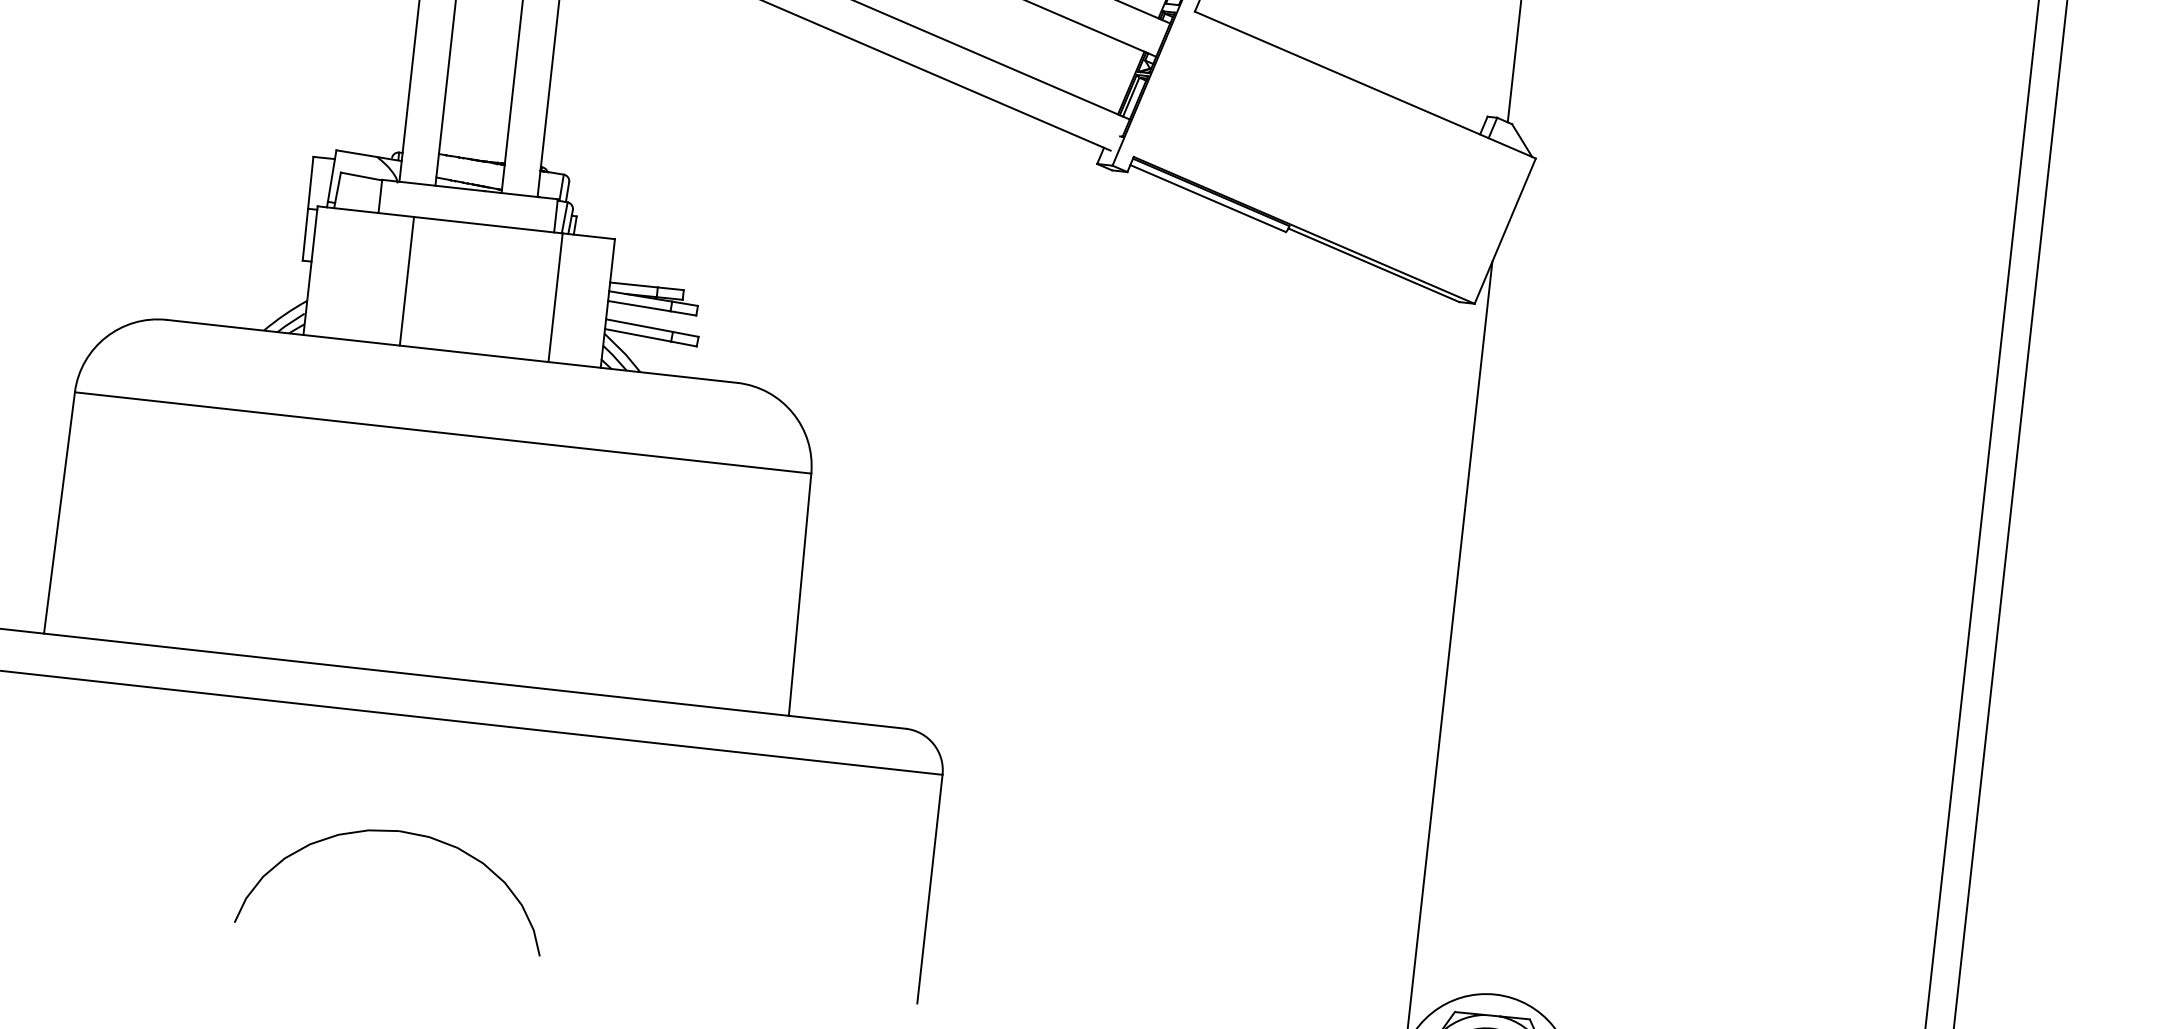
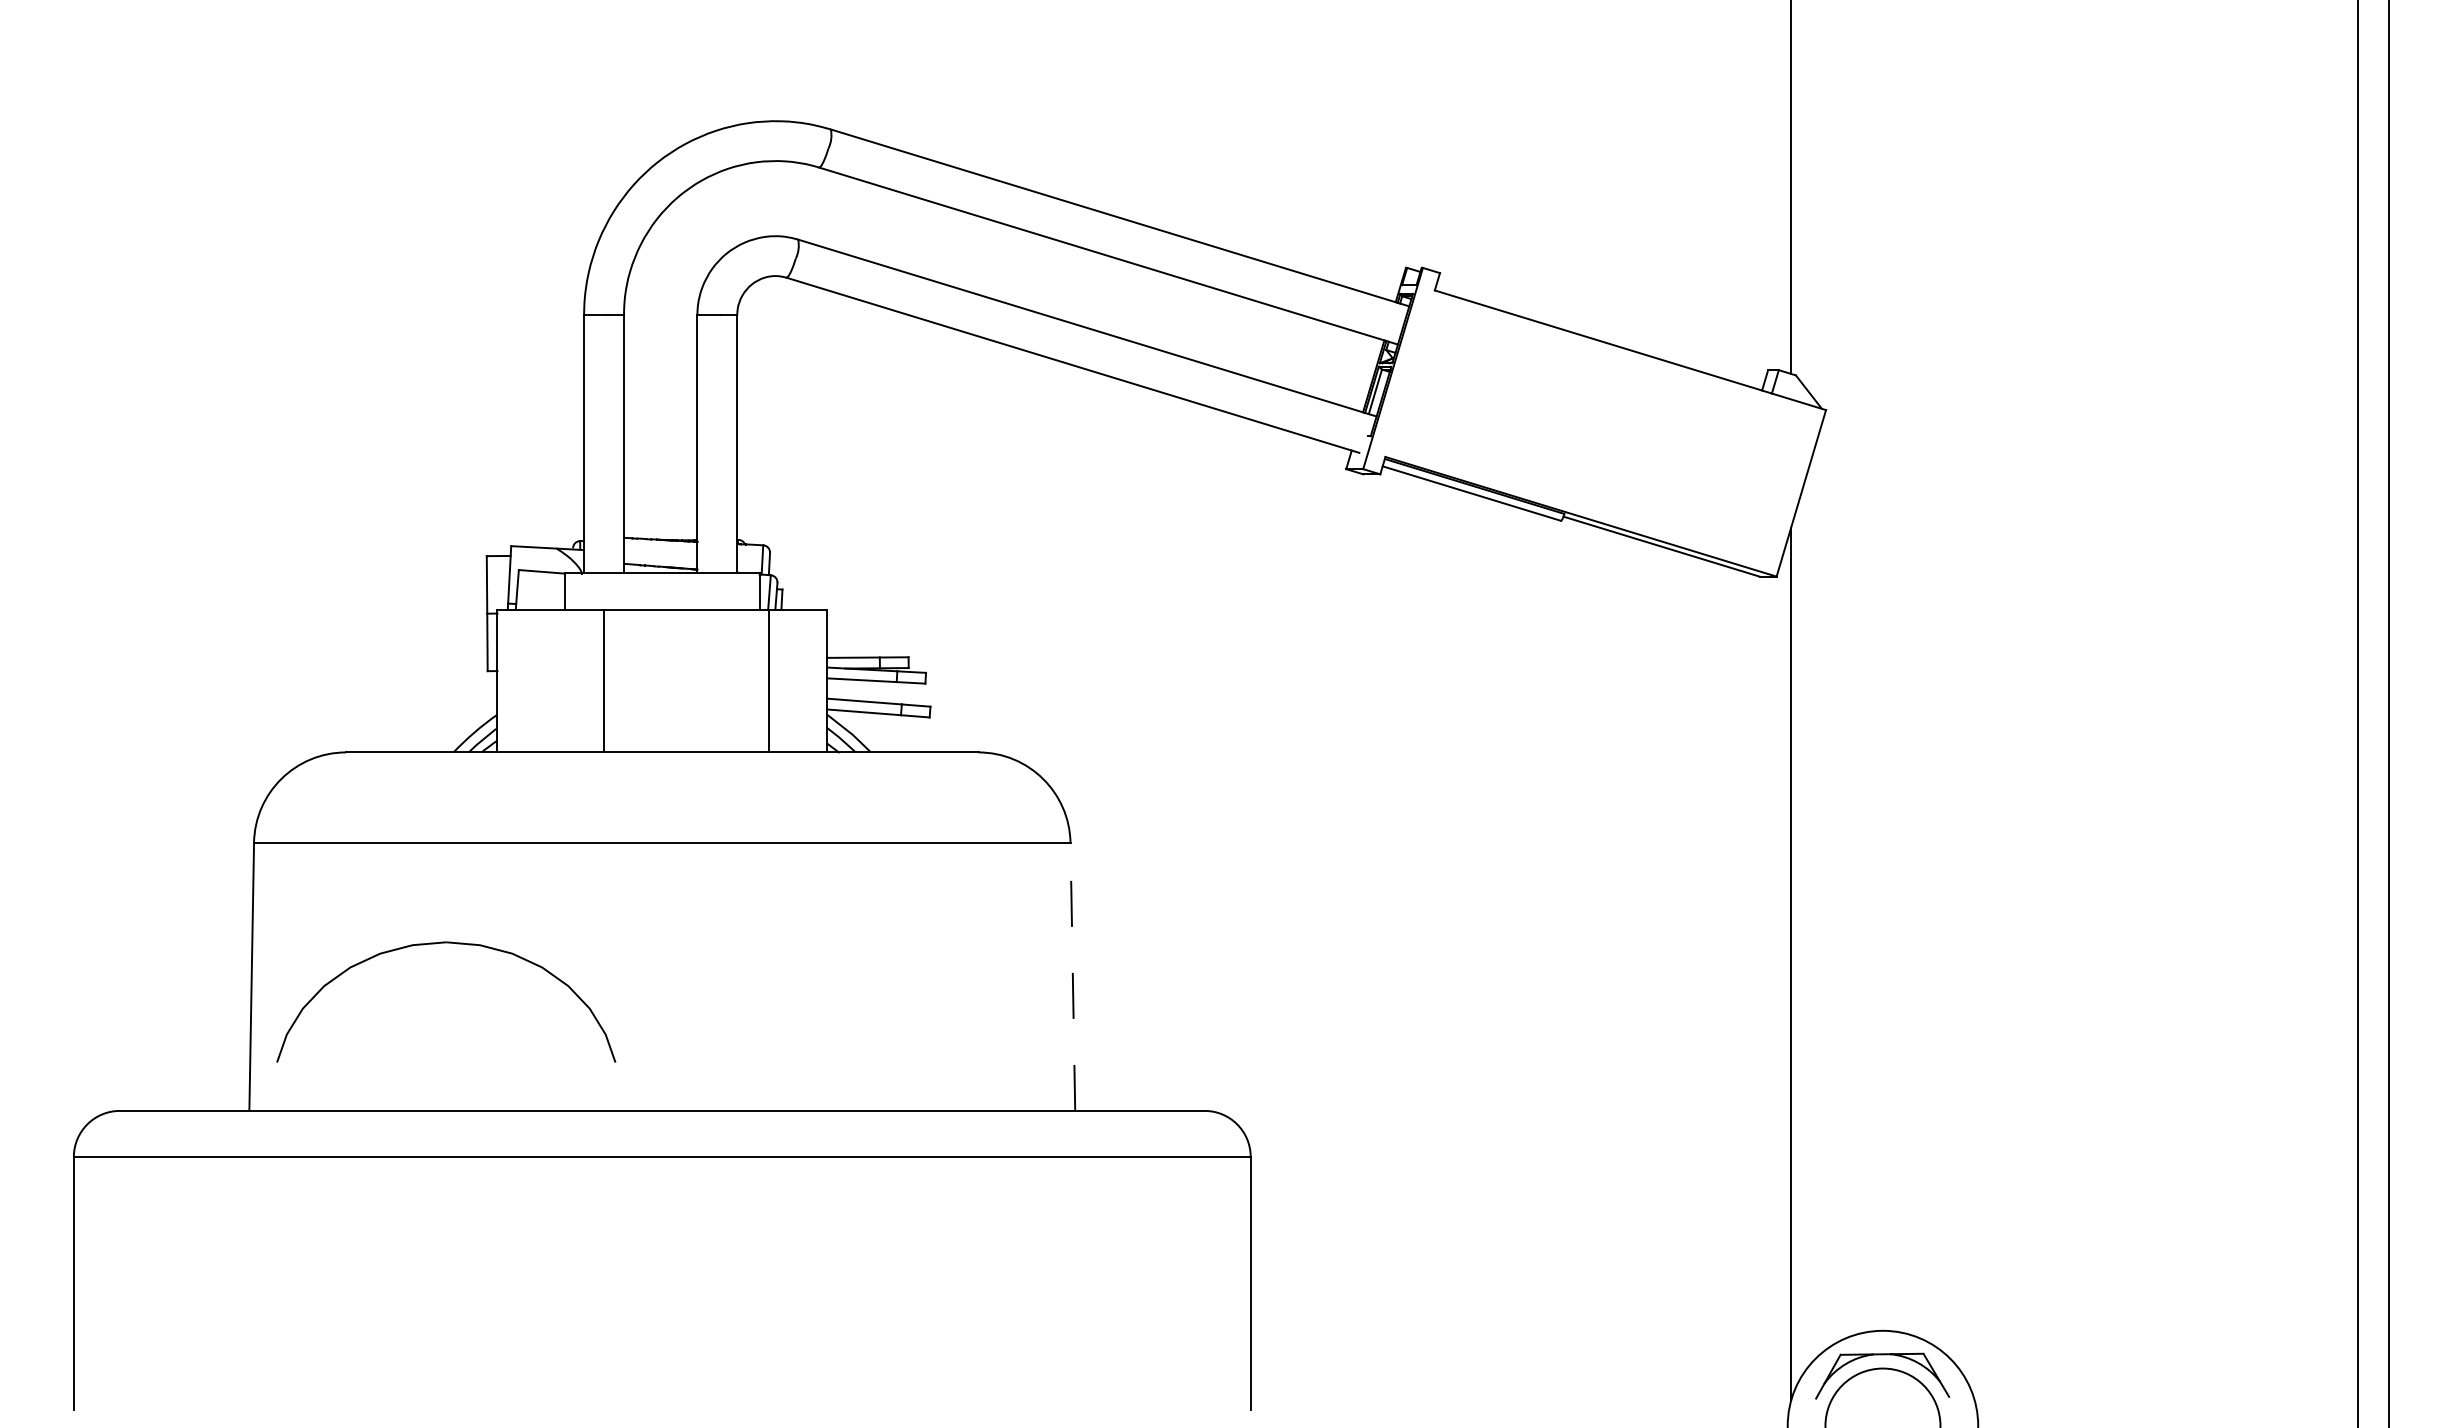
line: (799, 594) -> (1072, 976), solid -> dashed
part: (408, 834) -> (456, 944), moved

